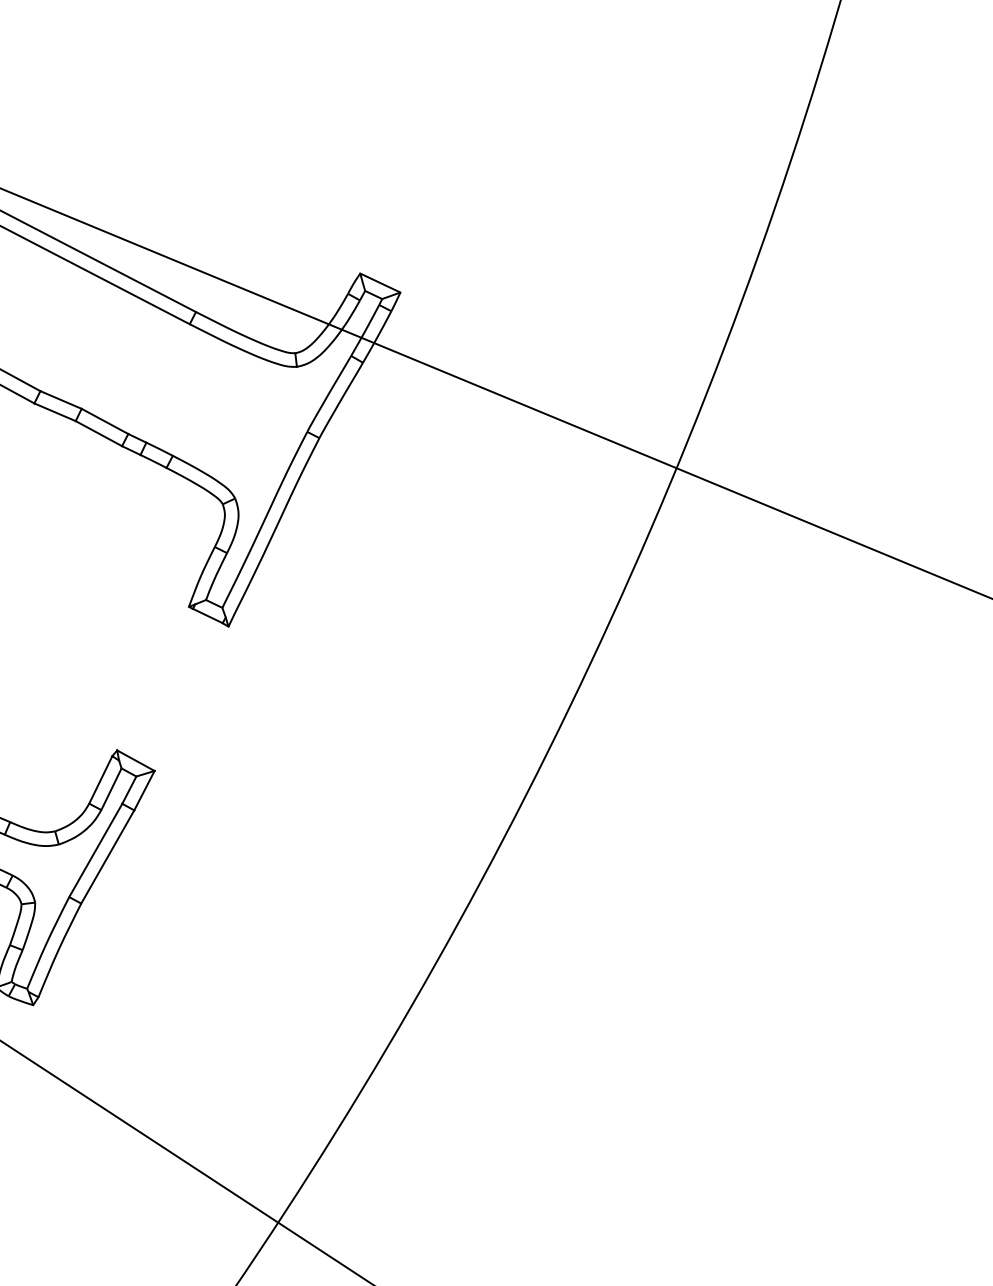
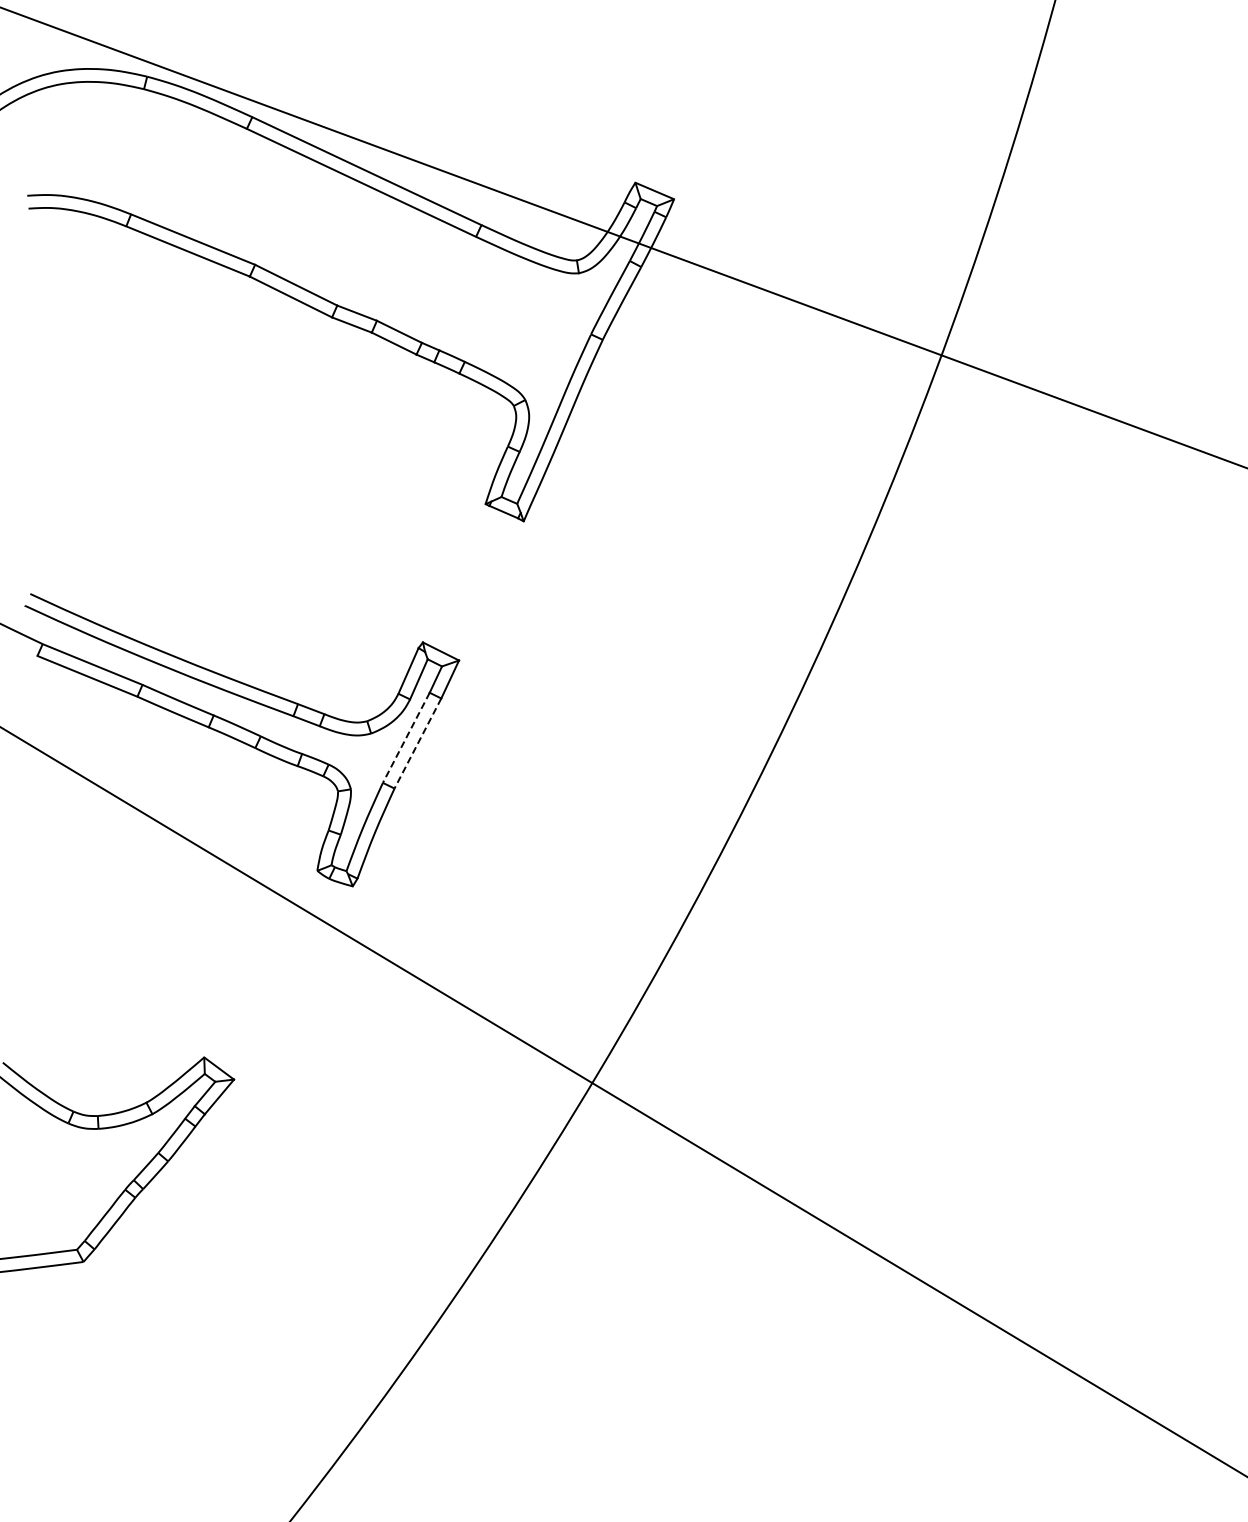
line: (95, 850) -> (406, 737), solid -> dashed
line: (107, 856) -> (417, 743), solid -> dashed

